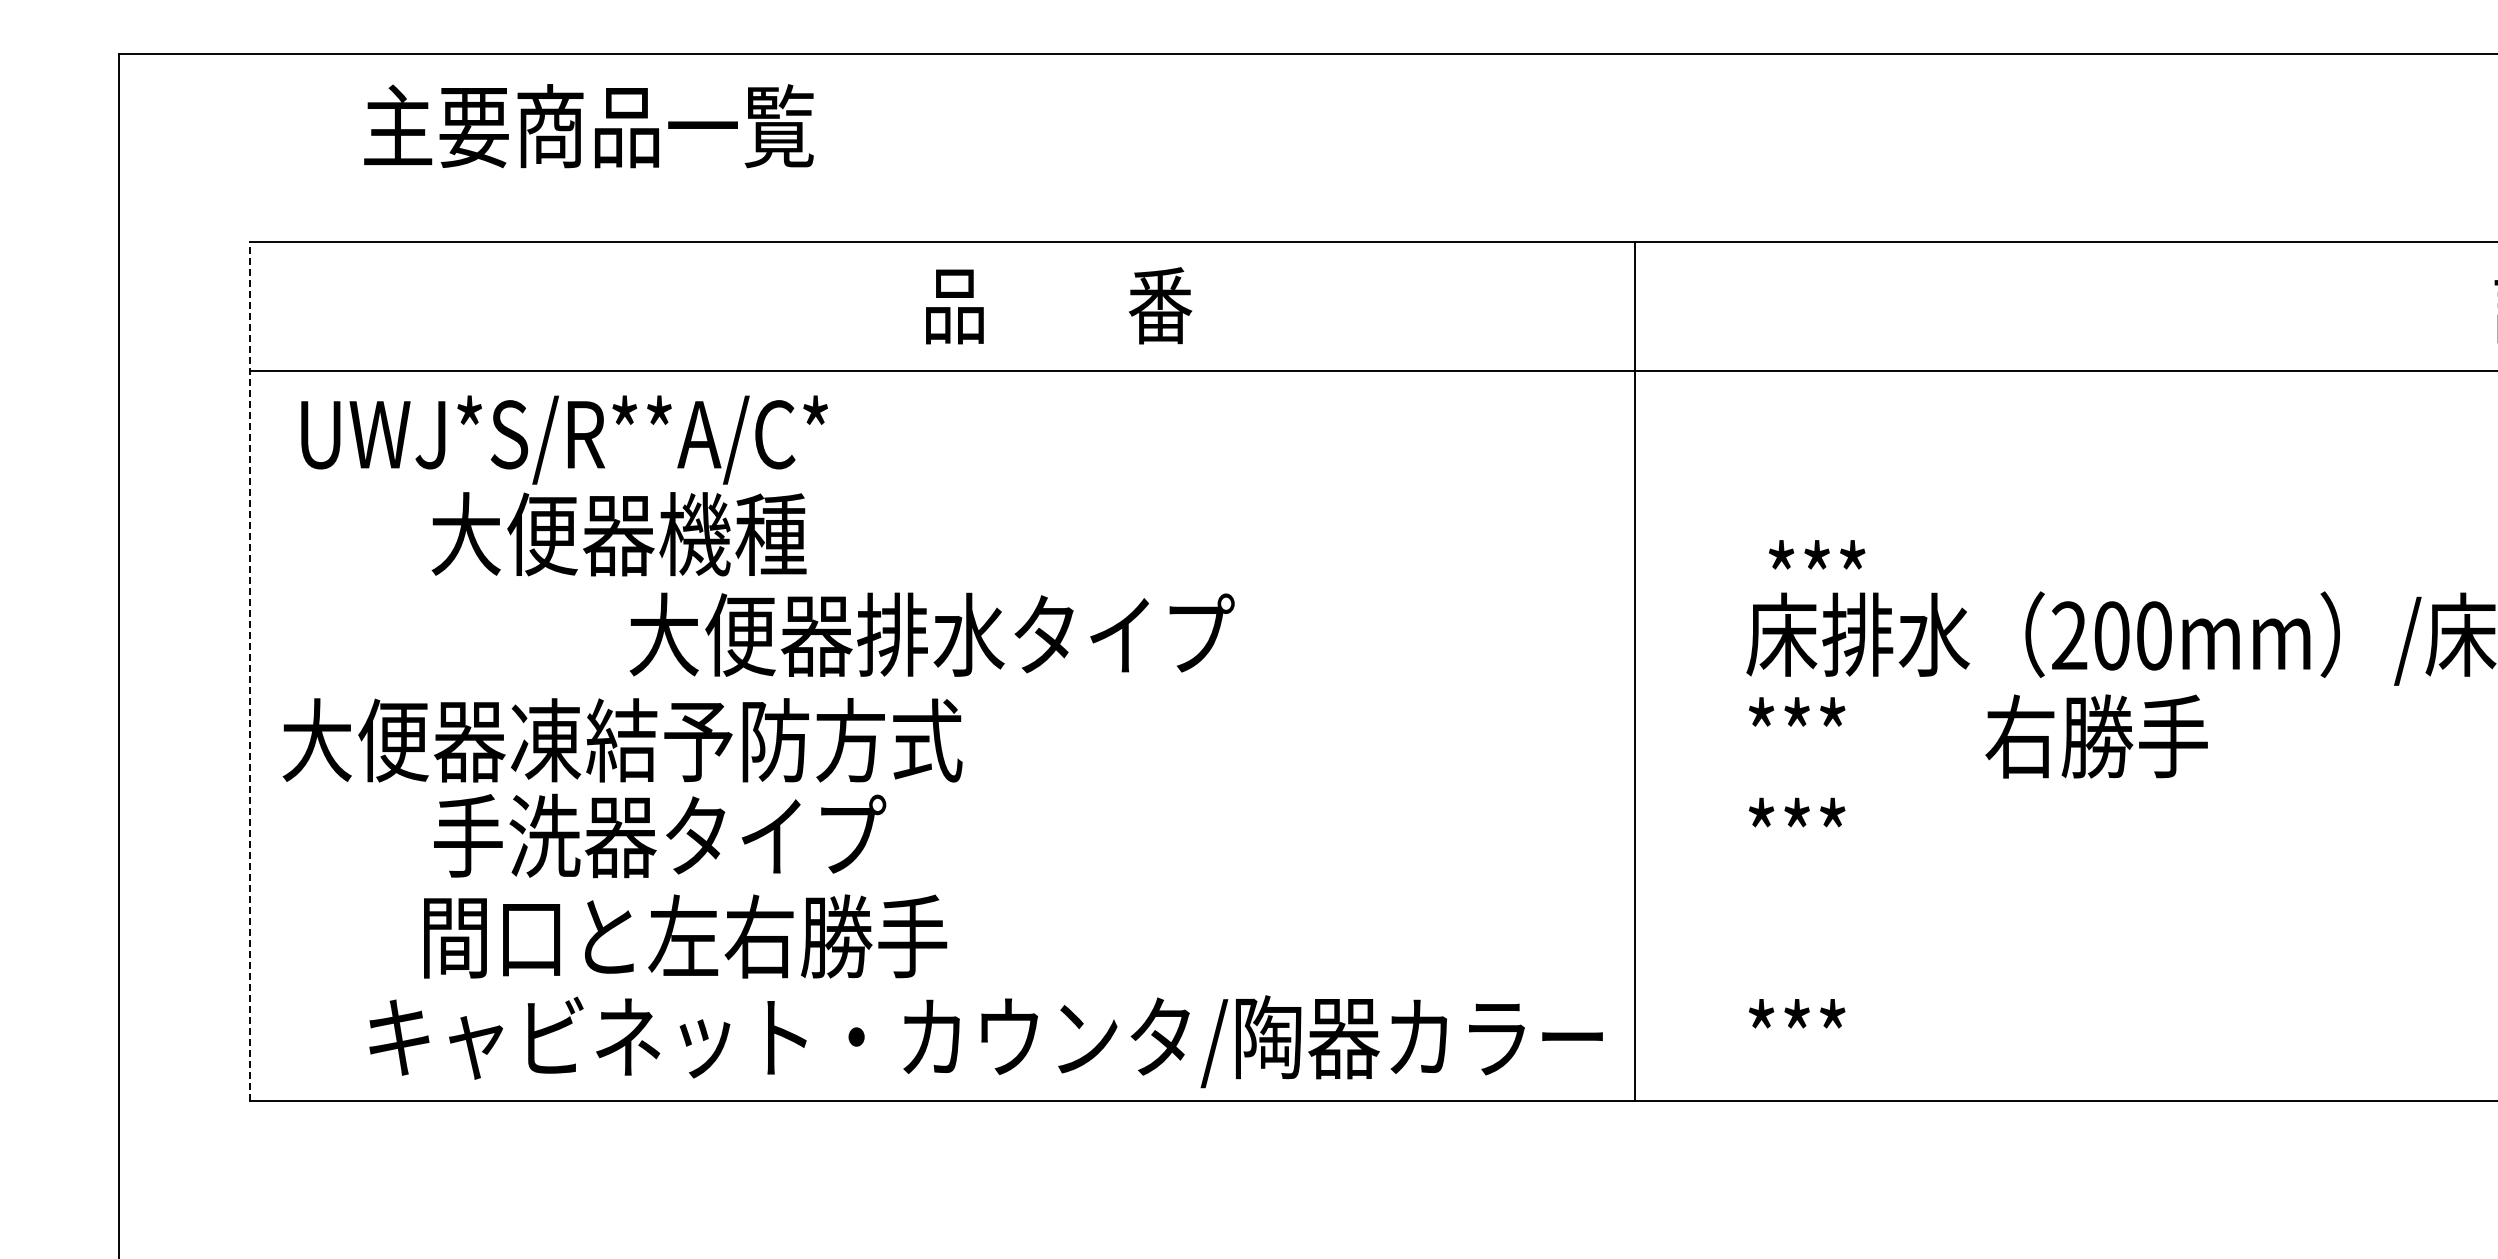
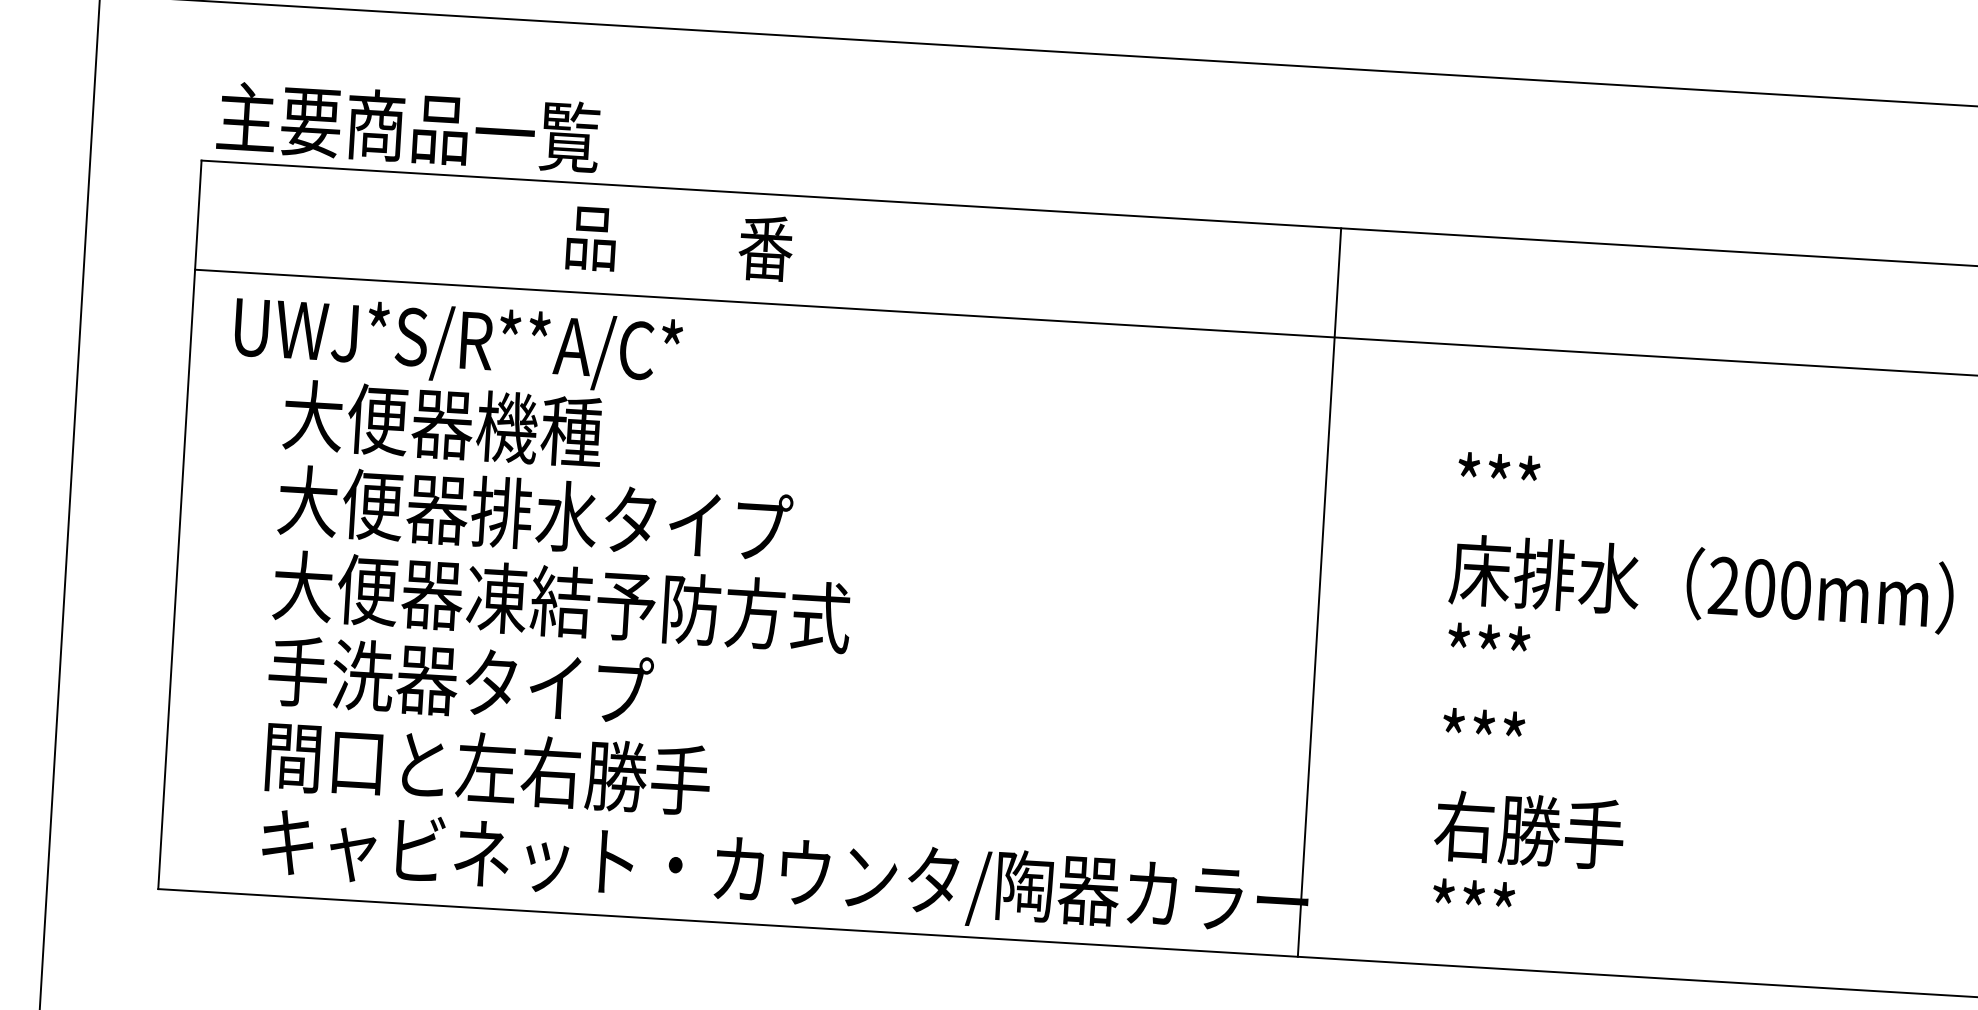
text: (588, 126) -> (408, 127), moved
text: (1059, 305) -> (680, 243), moved
text: (618, 534) -> (442, 423), moved
text: (1817, 554) -> (1499, 466), moved
text: (931, 634) -> (534, 514), moved
line: (250, 671) -> (180, 524), dashed -> solid
line: (1635, 671) -> (1319, 592), moved
text: (2096, 736) -> (1529, 830), moved
text: (622, 740) -> (561, 601), moved
text: (660, 835) -> (461, 680), moved
text: (685, 936) -> (488, 768), moved

